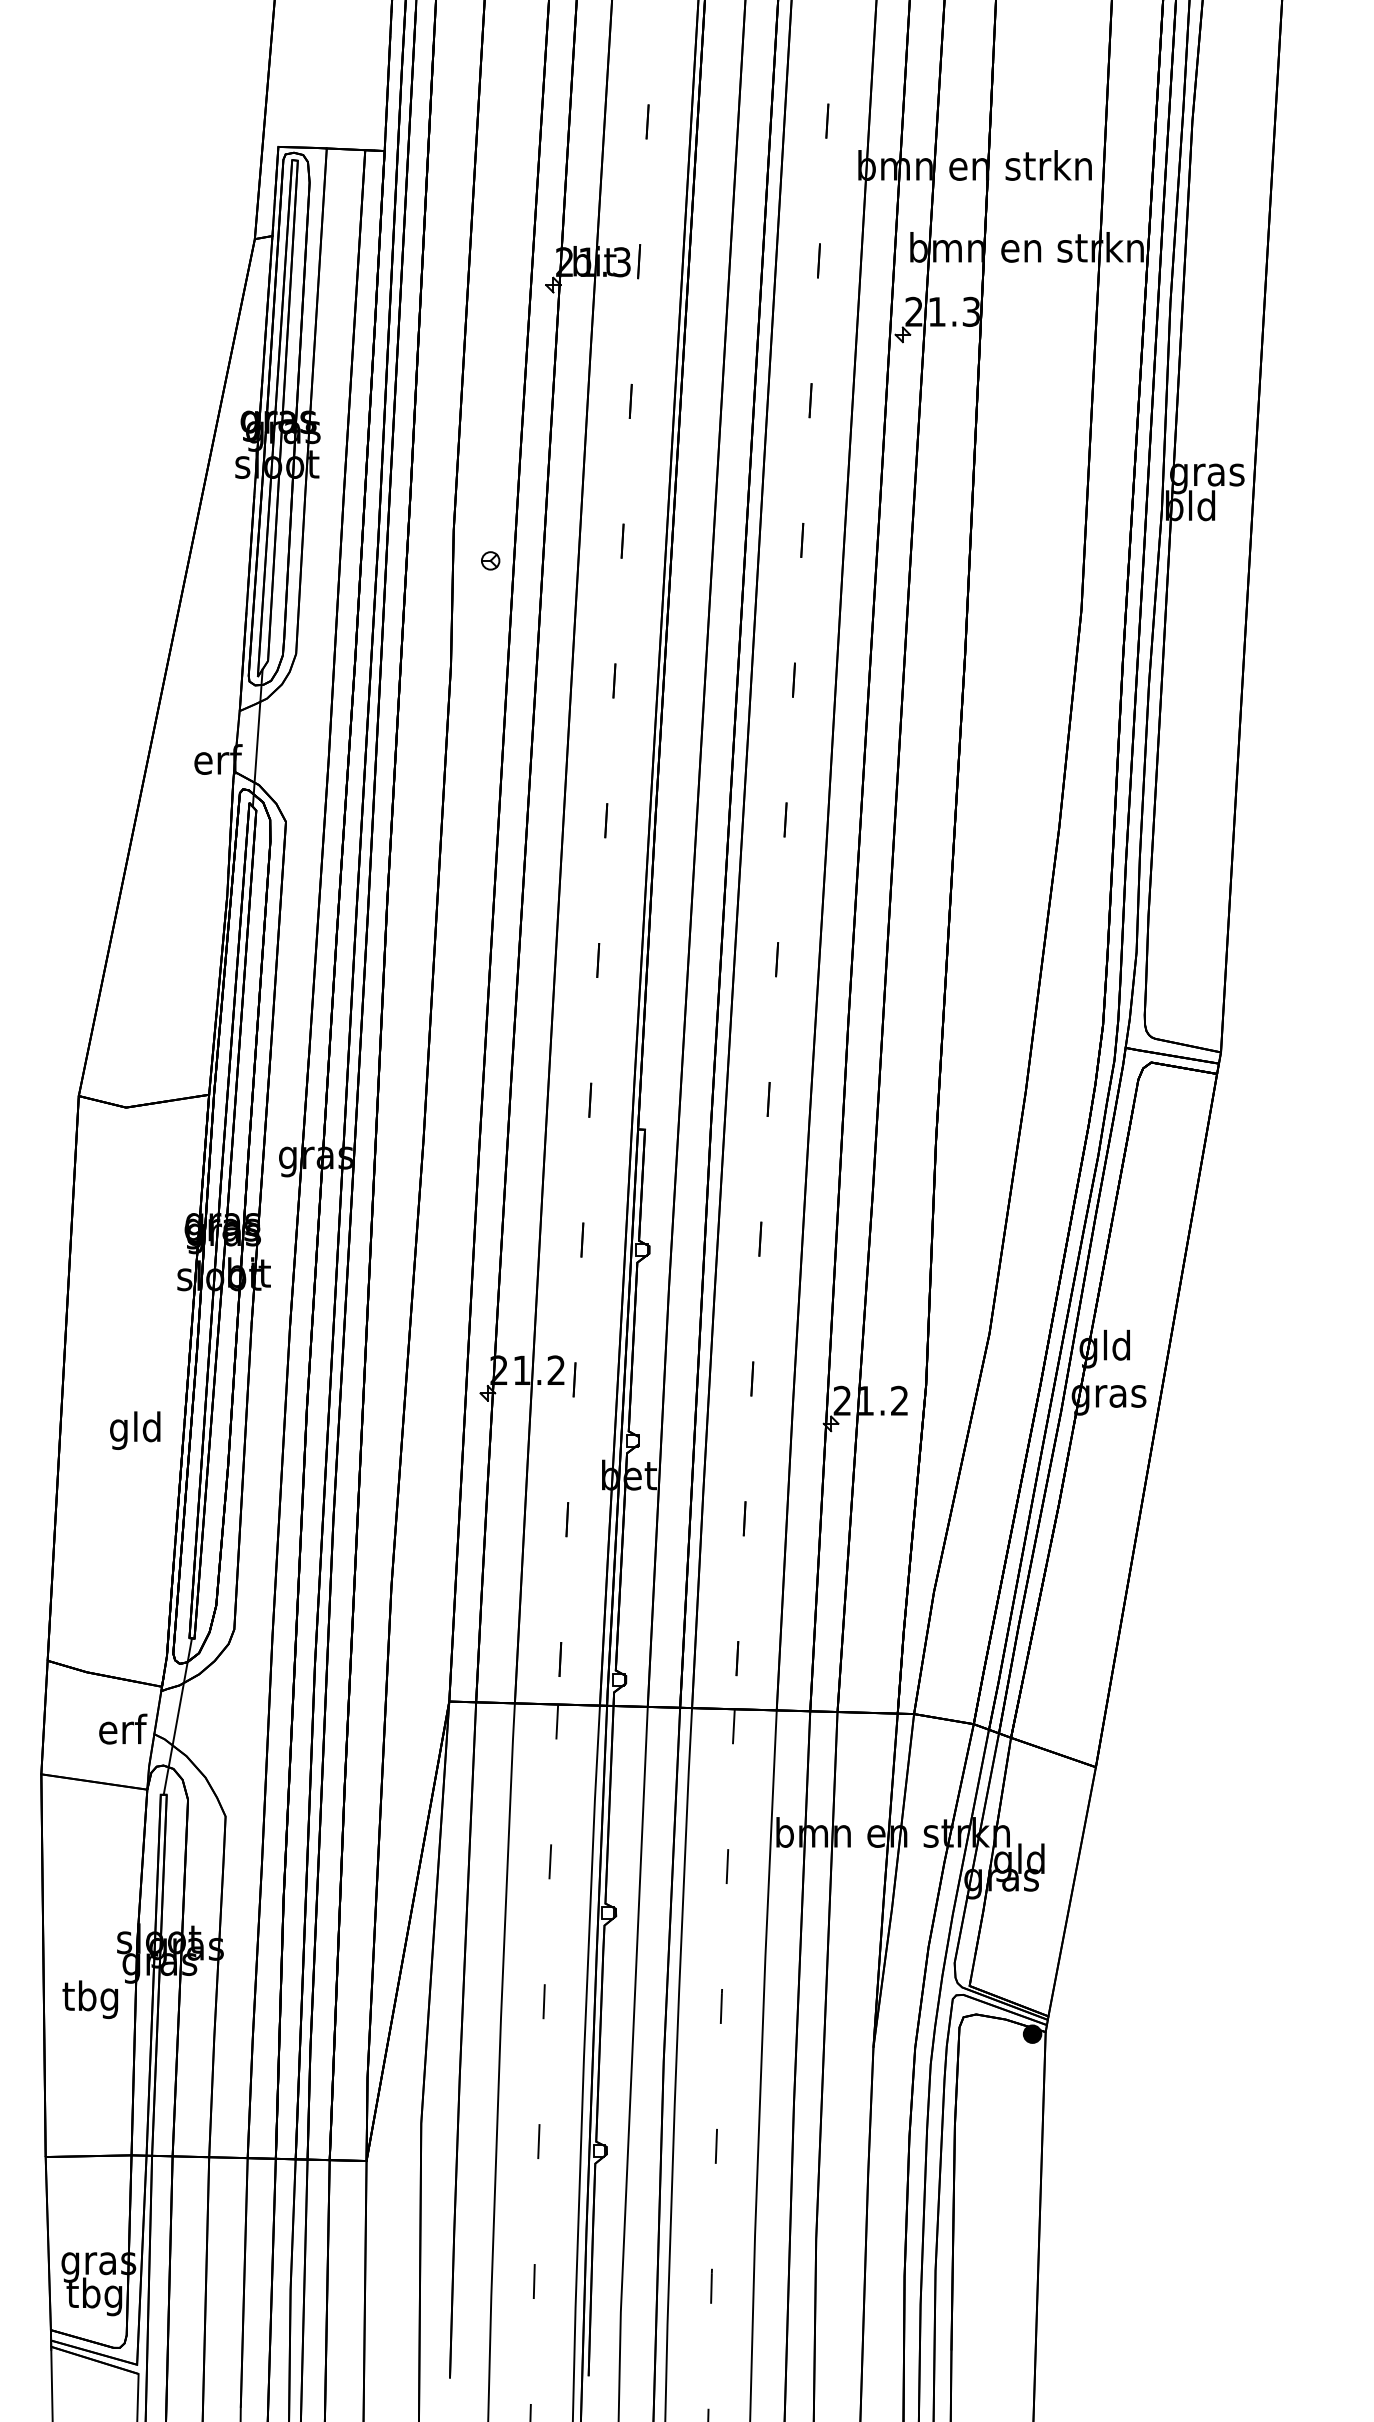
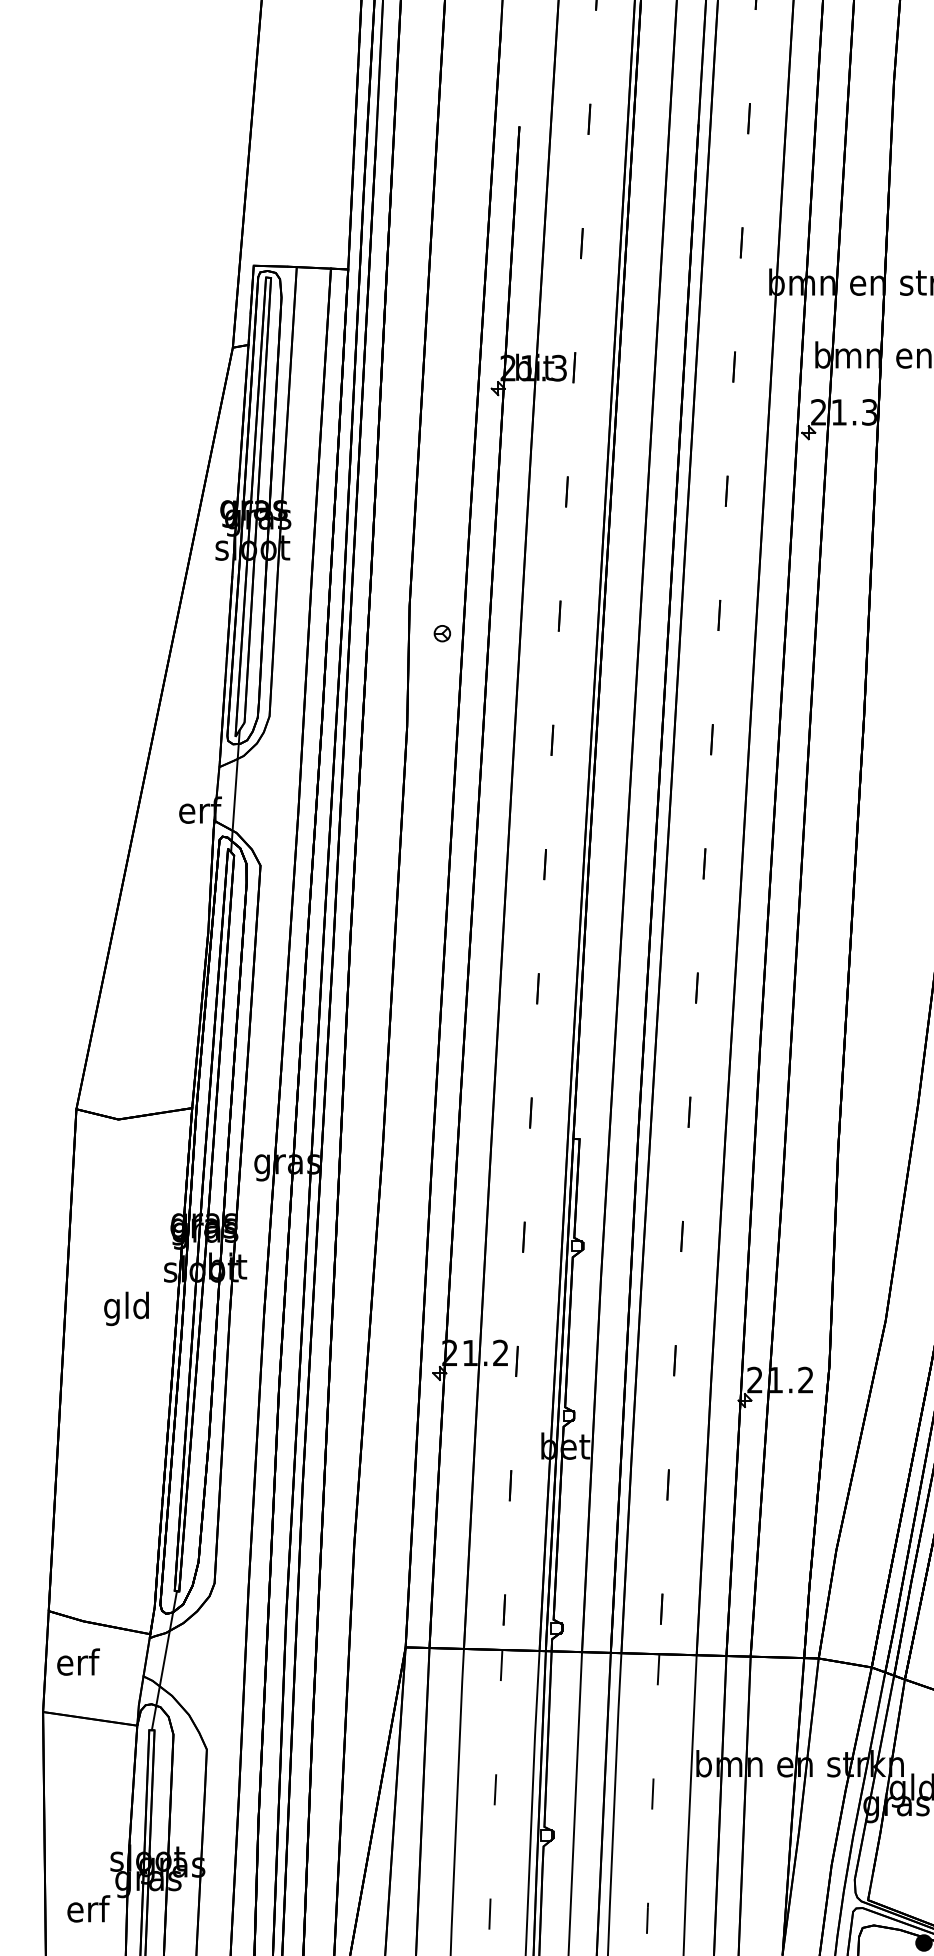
text: (135, 1430) -> (126, 1308), moved
text: (123, 1728) -> (78, 1661), moved
text: (90, 1999) -> (86, 1912), tbg -> erf

